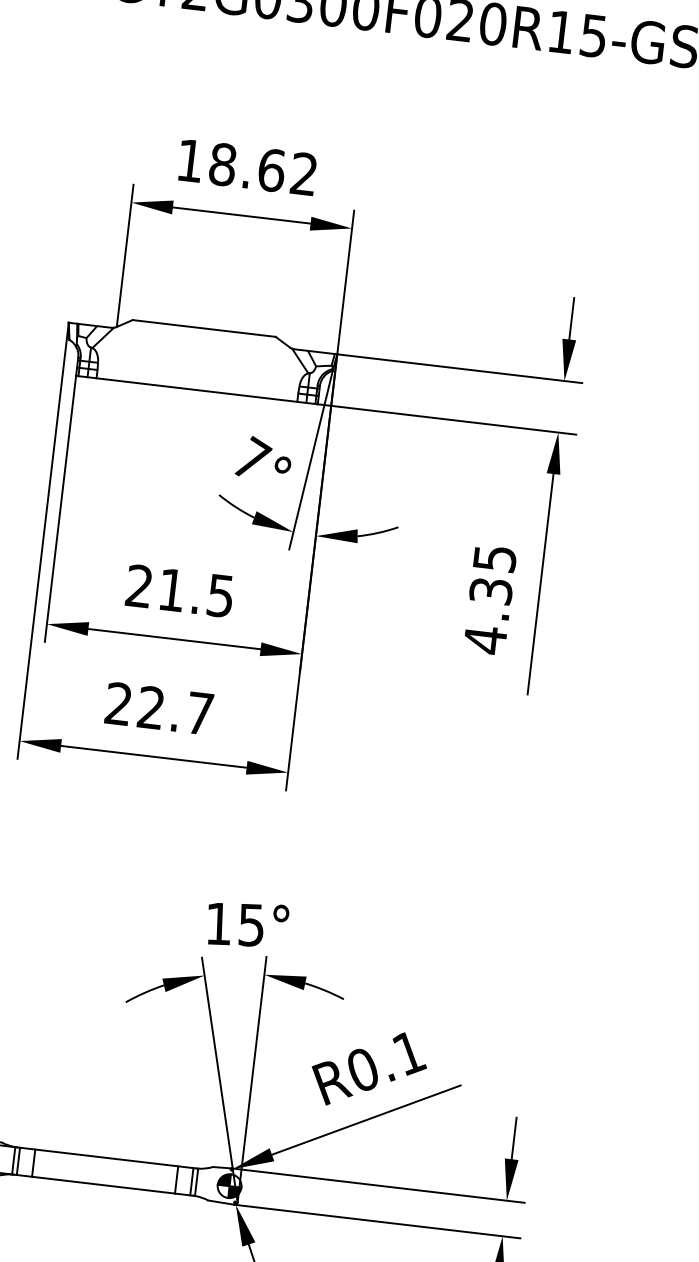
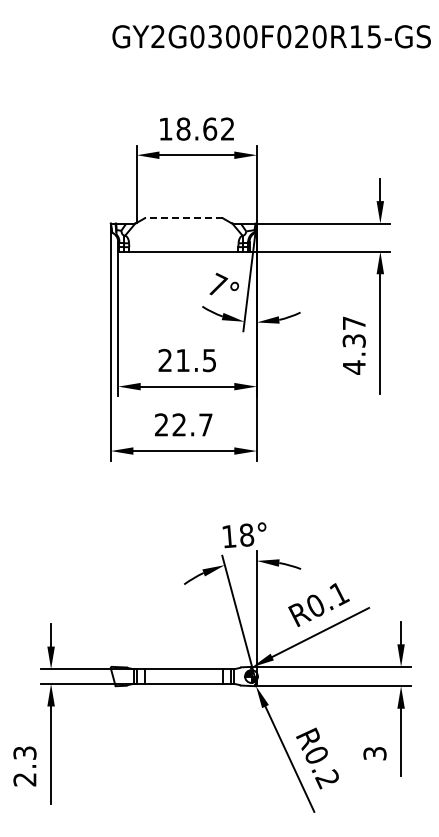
line: (203, 328) -> (183, 218), solid -> dashed
text: (495, 557) -> (354, 322), 4.35 -> 4.37
text: (252, 924) -> (247, 534), 15° -> 18°

